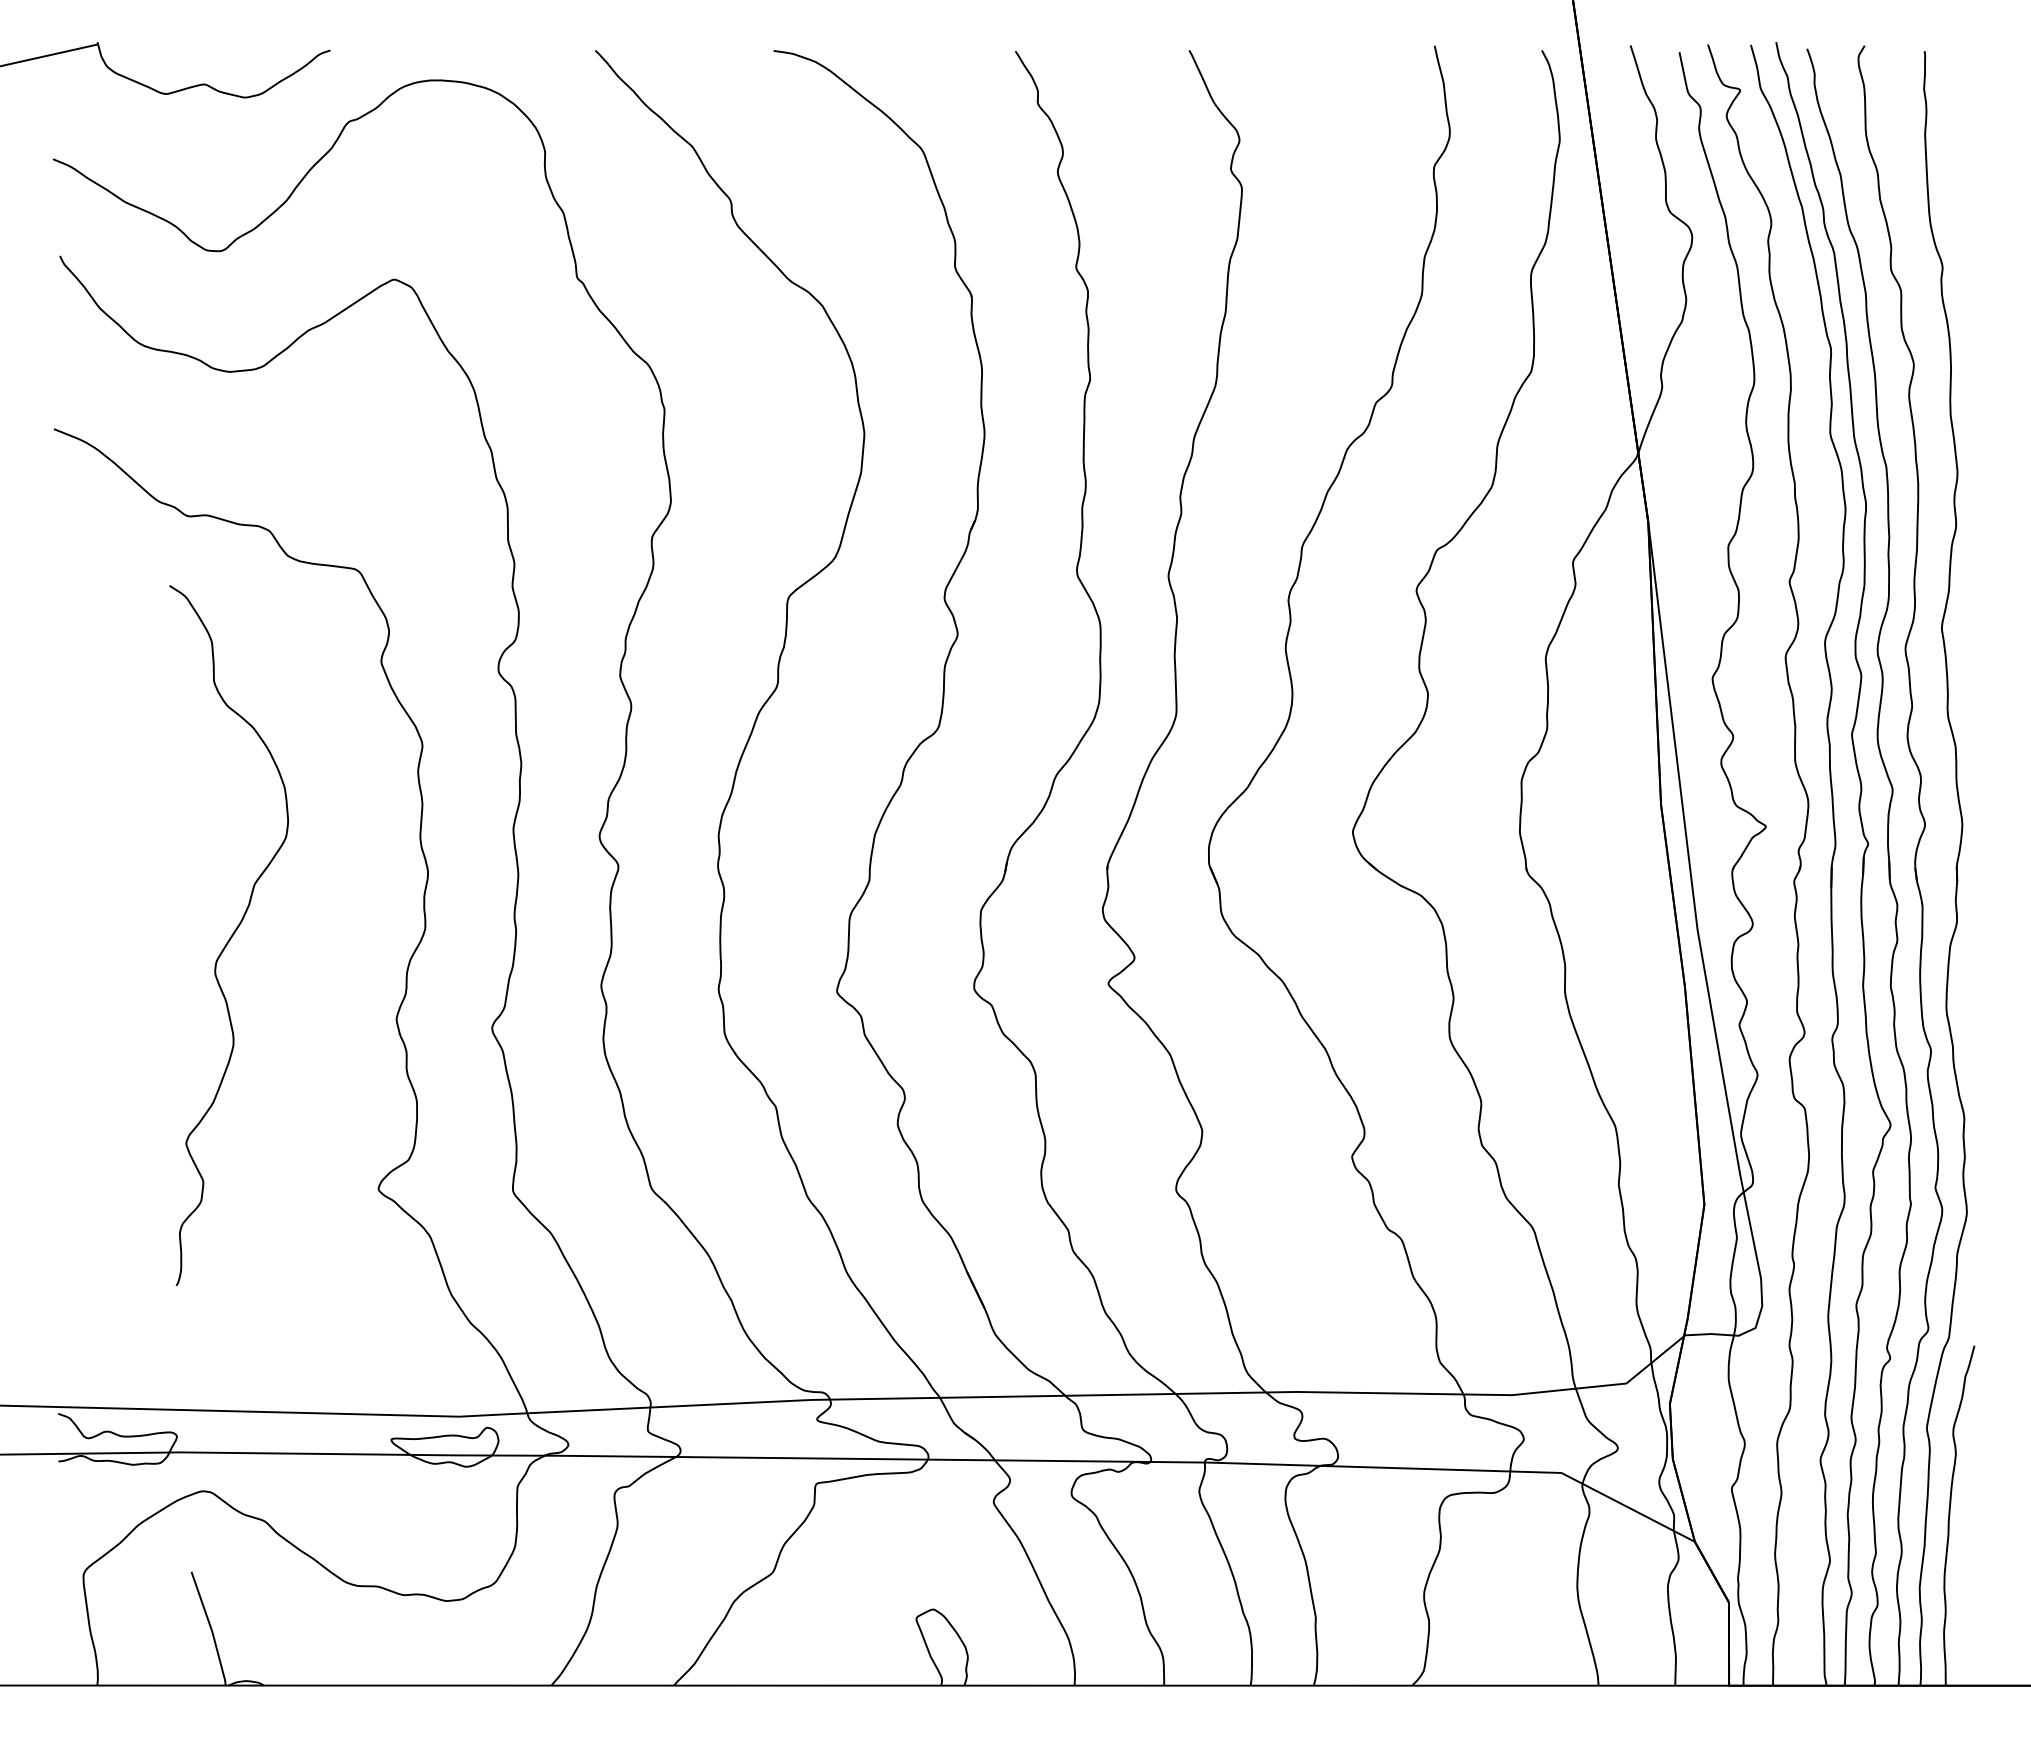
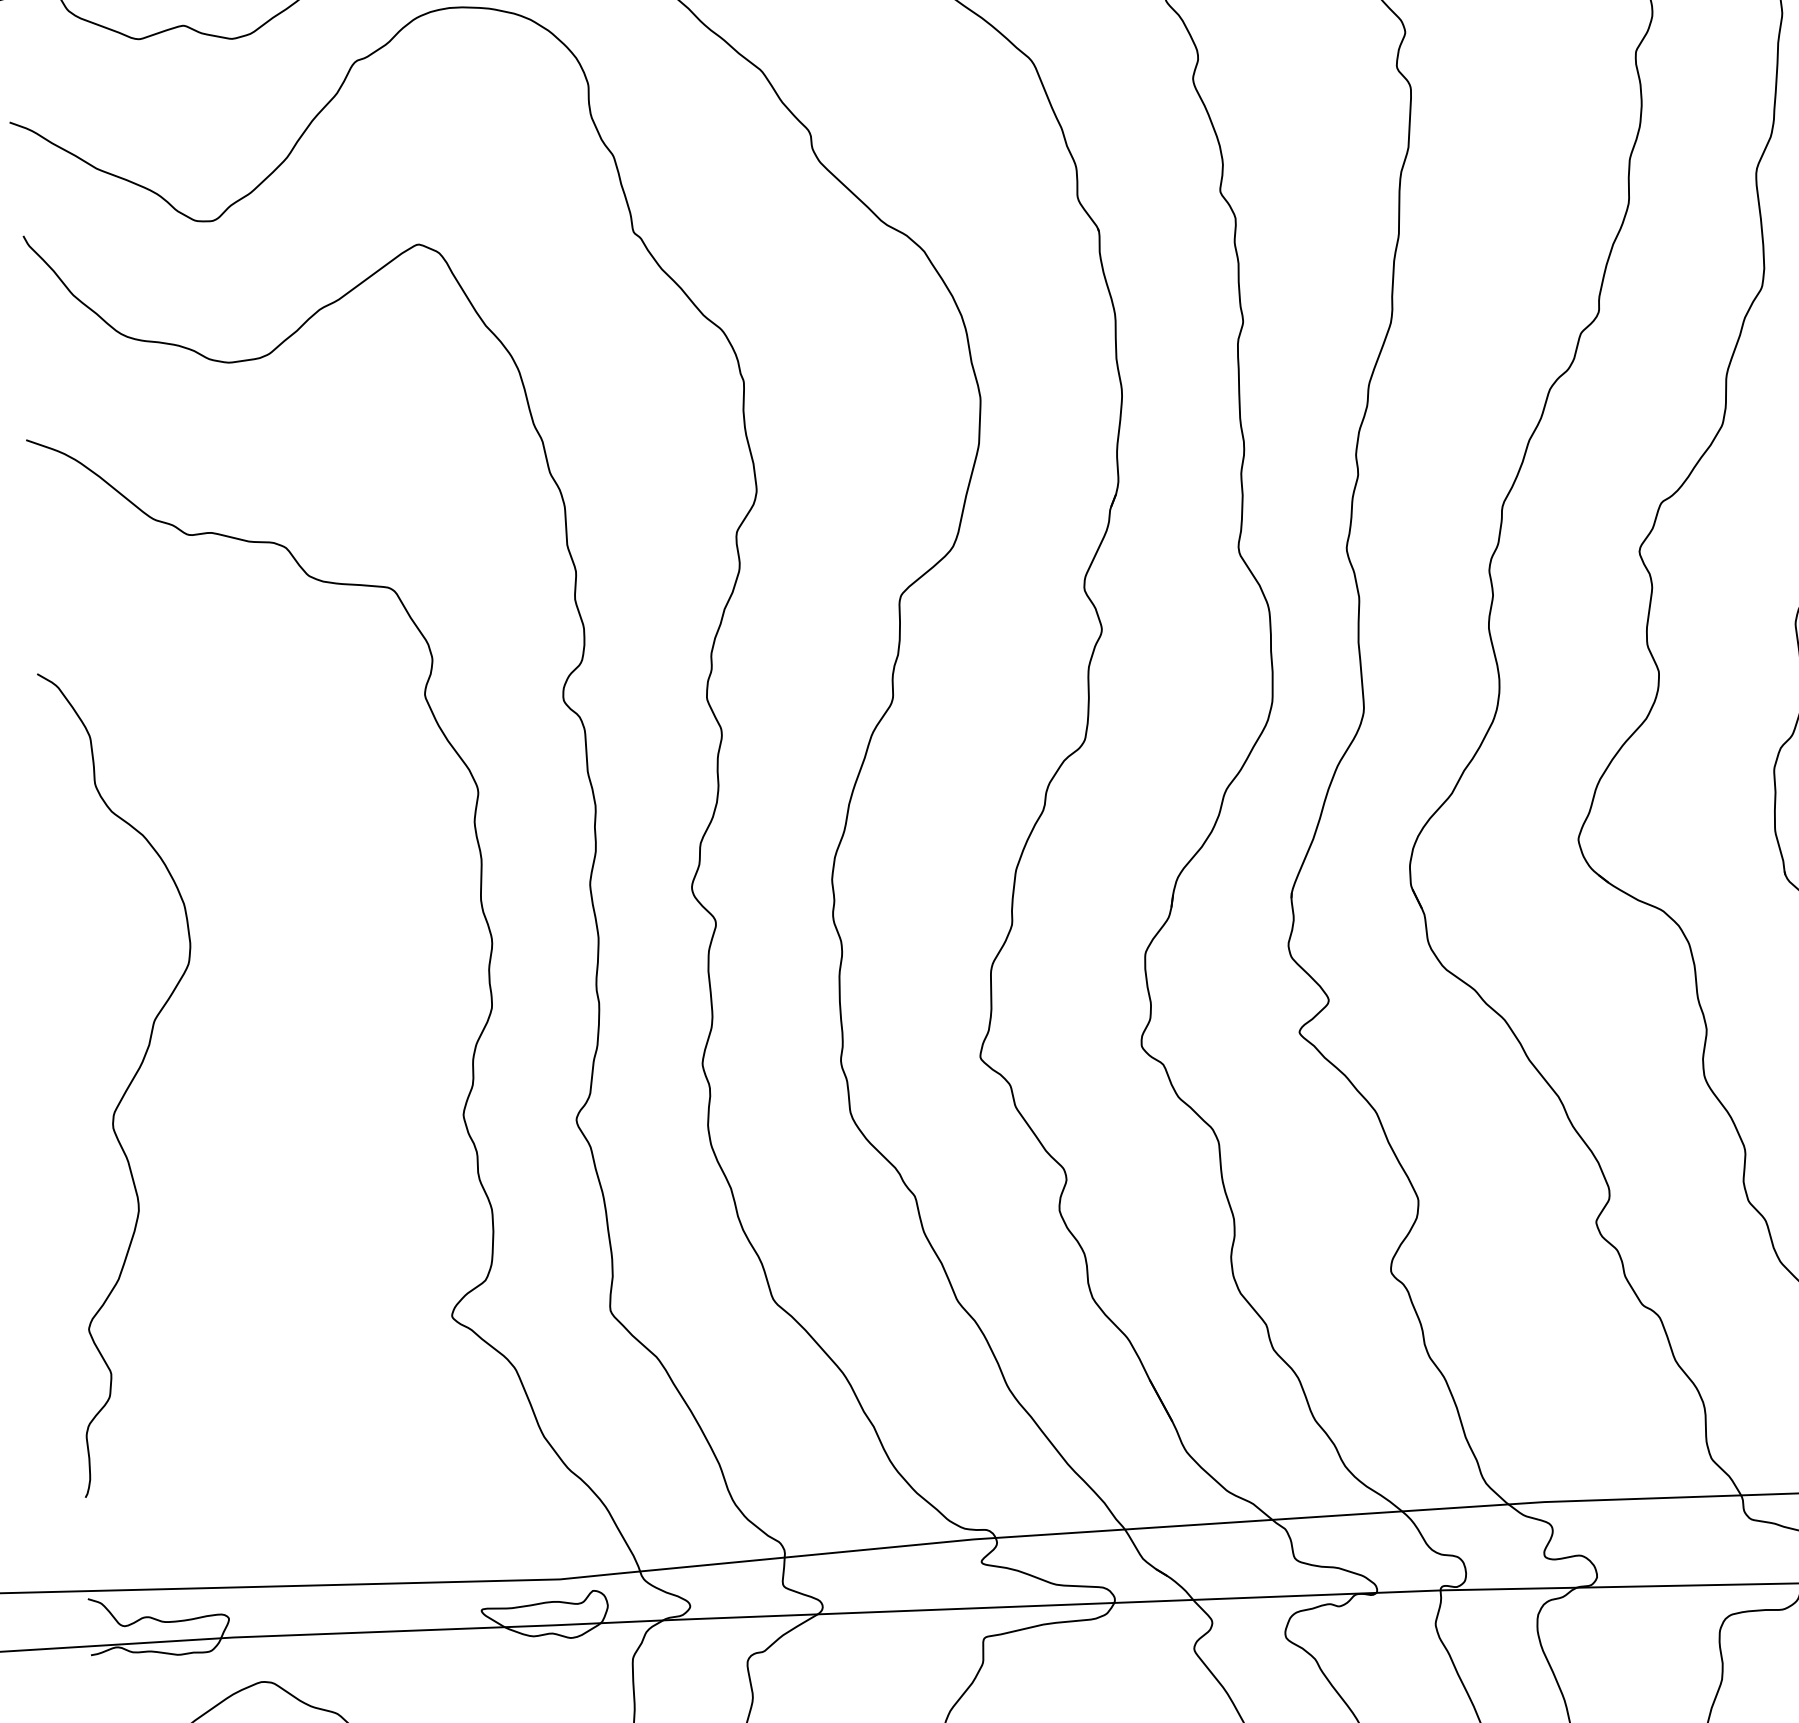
curve: (230, 936) -> (129, 1083), moved

